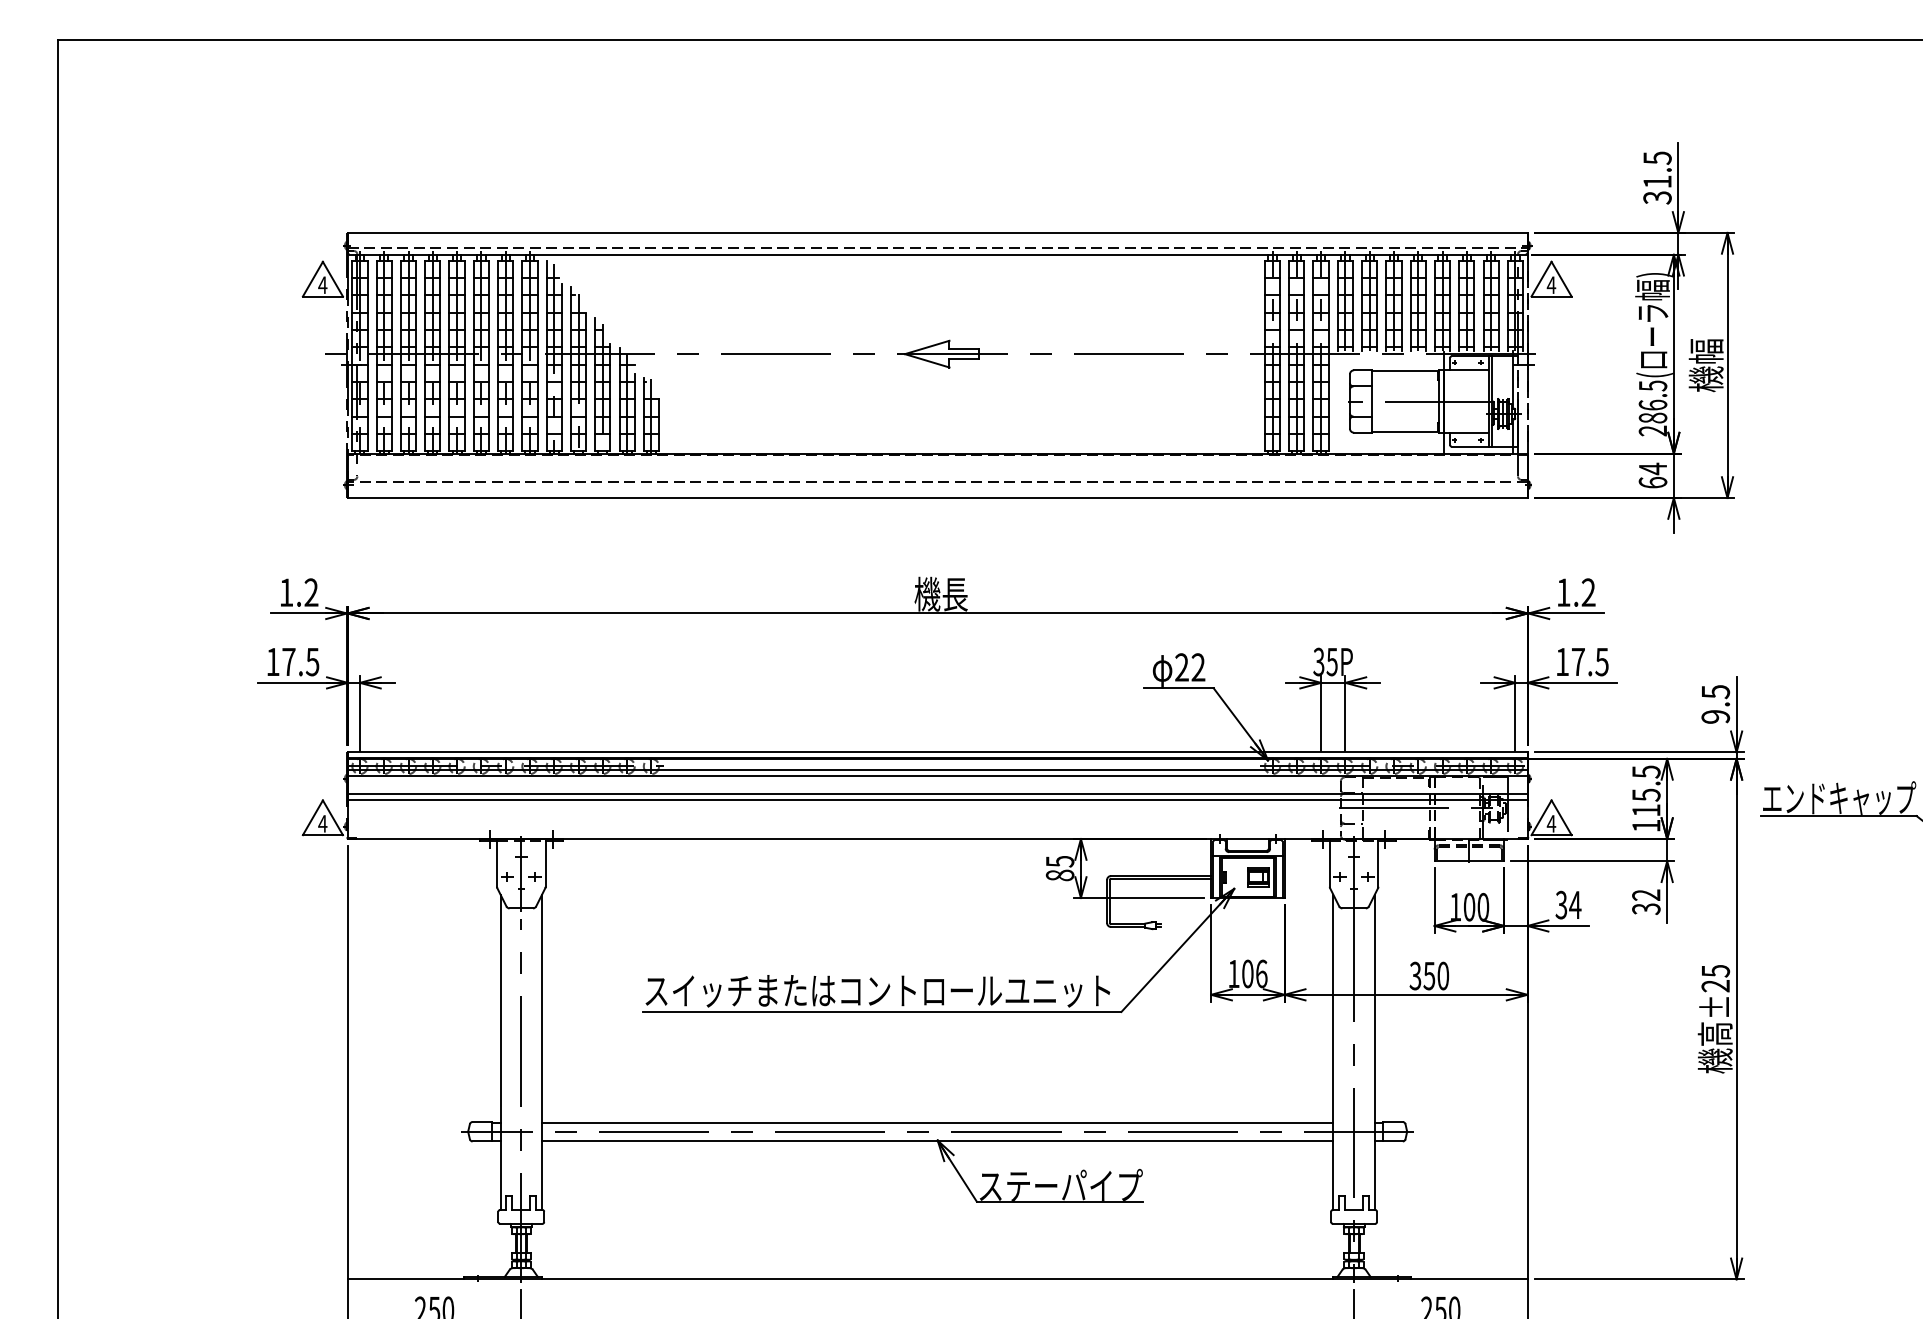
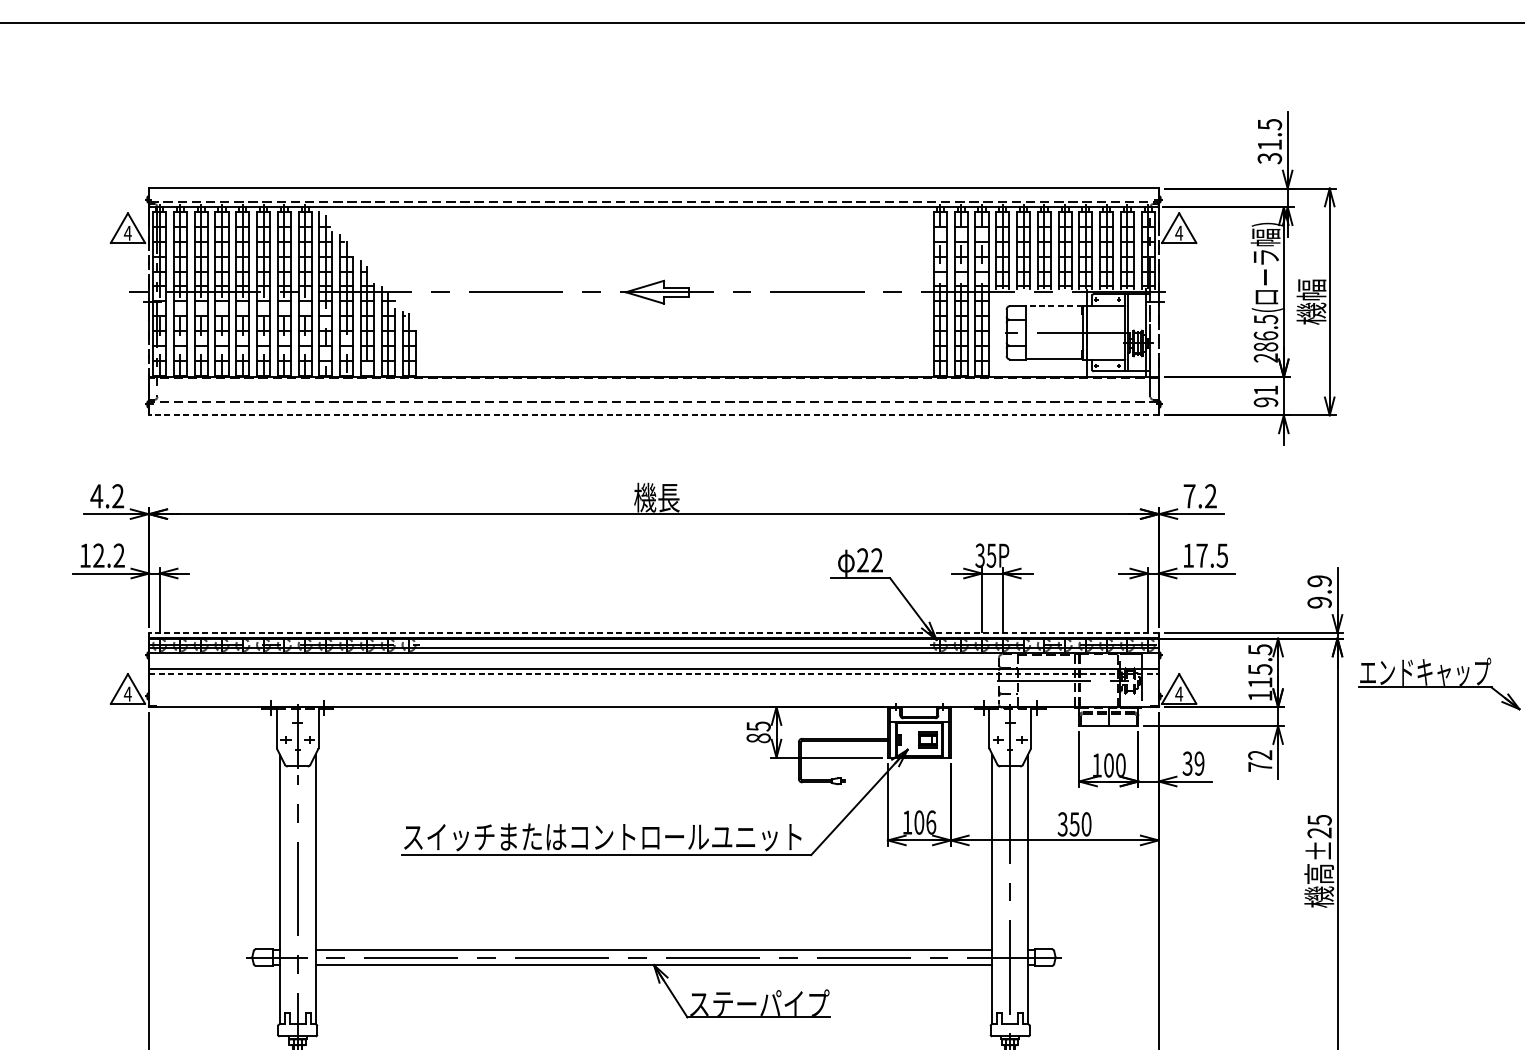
line: (1404, 370) -> (1053, 306), solid -> dashed
text: (1652, 475) -> (1265, 396), 64 -> 91
line: (937, 497) -> (653, 414), solid -> dashed
text: (285, 592) -> (95, 496), 1.2 -> 4.2
text: (1563, 592) -> (1189, 496), 1.2 -> 7.2
text: (300, 661) -> (108, 555), 17.5 -> 12.2
text: (1715, 692) -> (1319, 581), 9.5 -> 9.9
line: (937, 752) -> (653, 633), solid -> dashed
line: (937, 800) -> (653, 674), solid -> dashed
text: (1575, 904) -> (1199, 763), 34 -> 39
text: (1646, 908) -> (1260, 766), 32 -> 72

